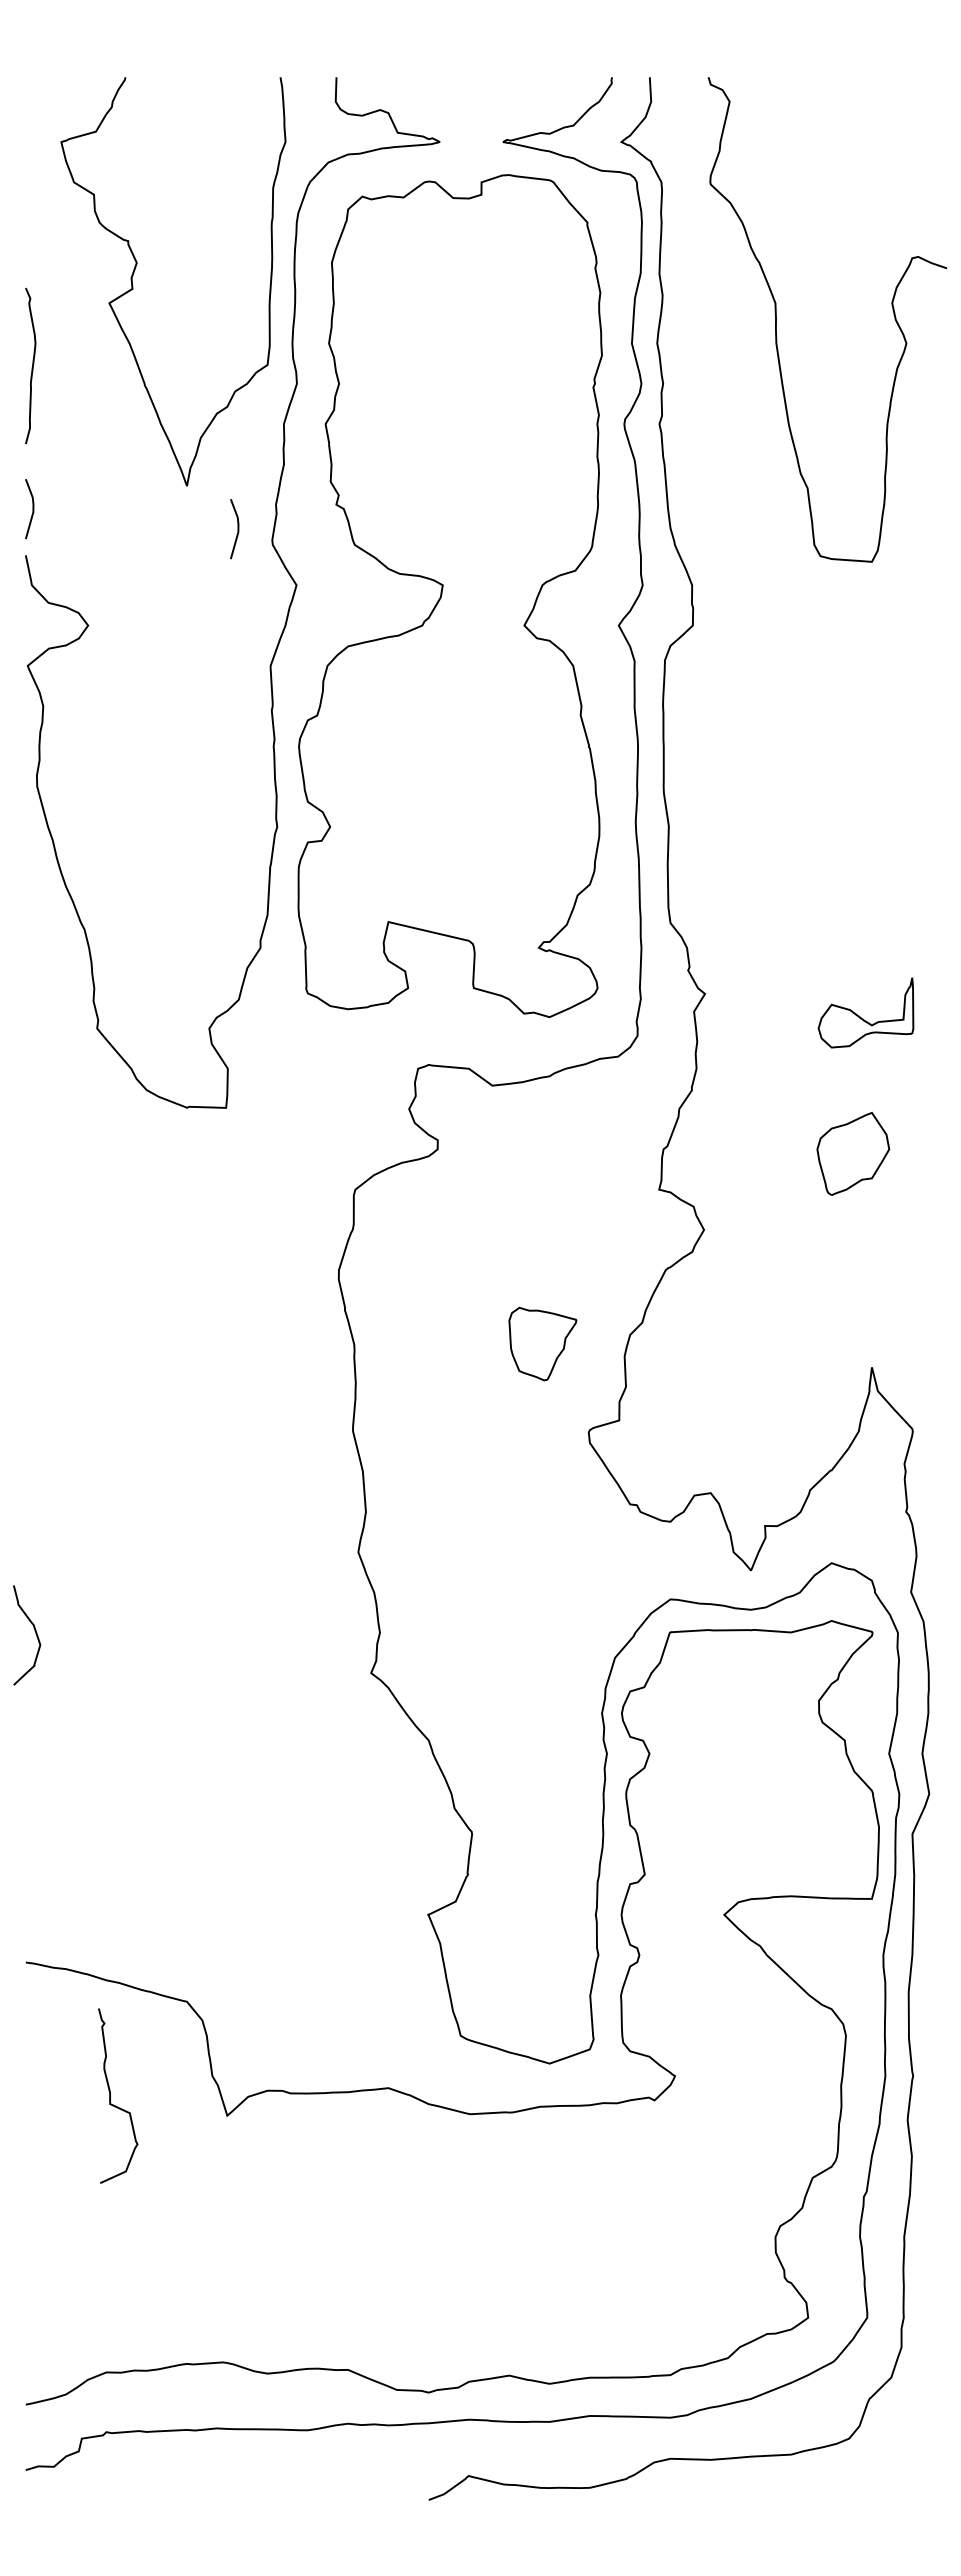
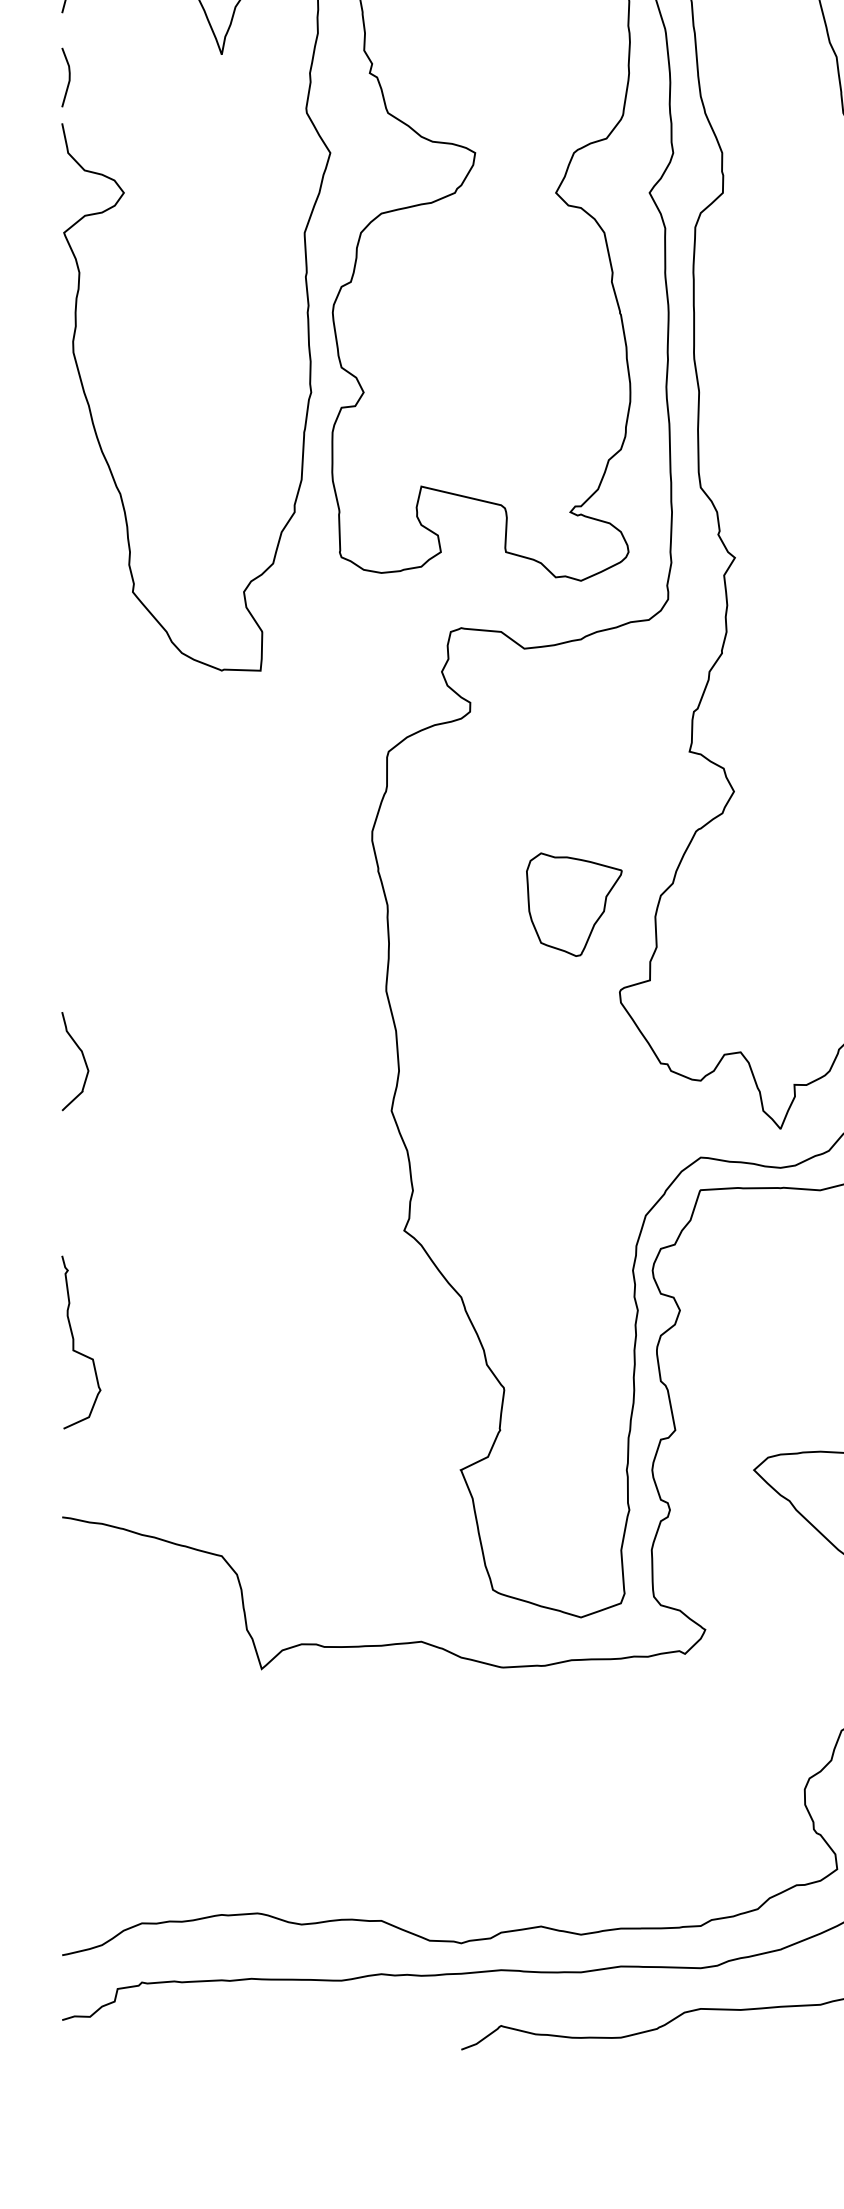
line: (237, 529) -> (271, 97), removed
part: (542, 1343) -> (573, 904), size x1.43
curve: (34, 1631) -> (82, 1057), moved
curve: (110, 2095) -> (73, 1341), moved

